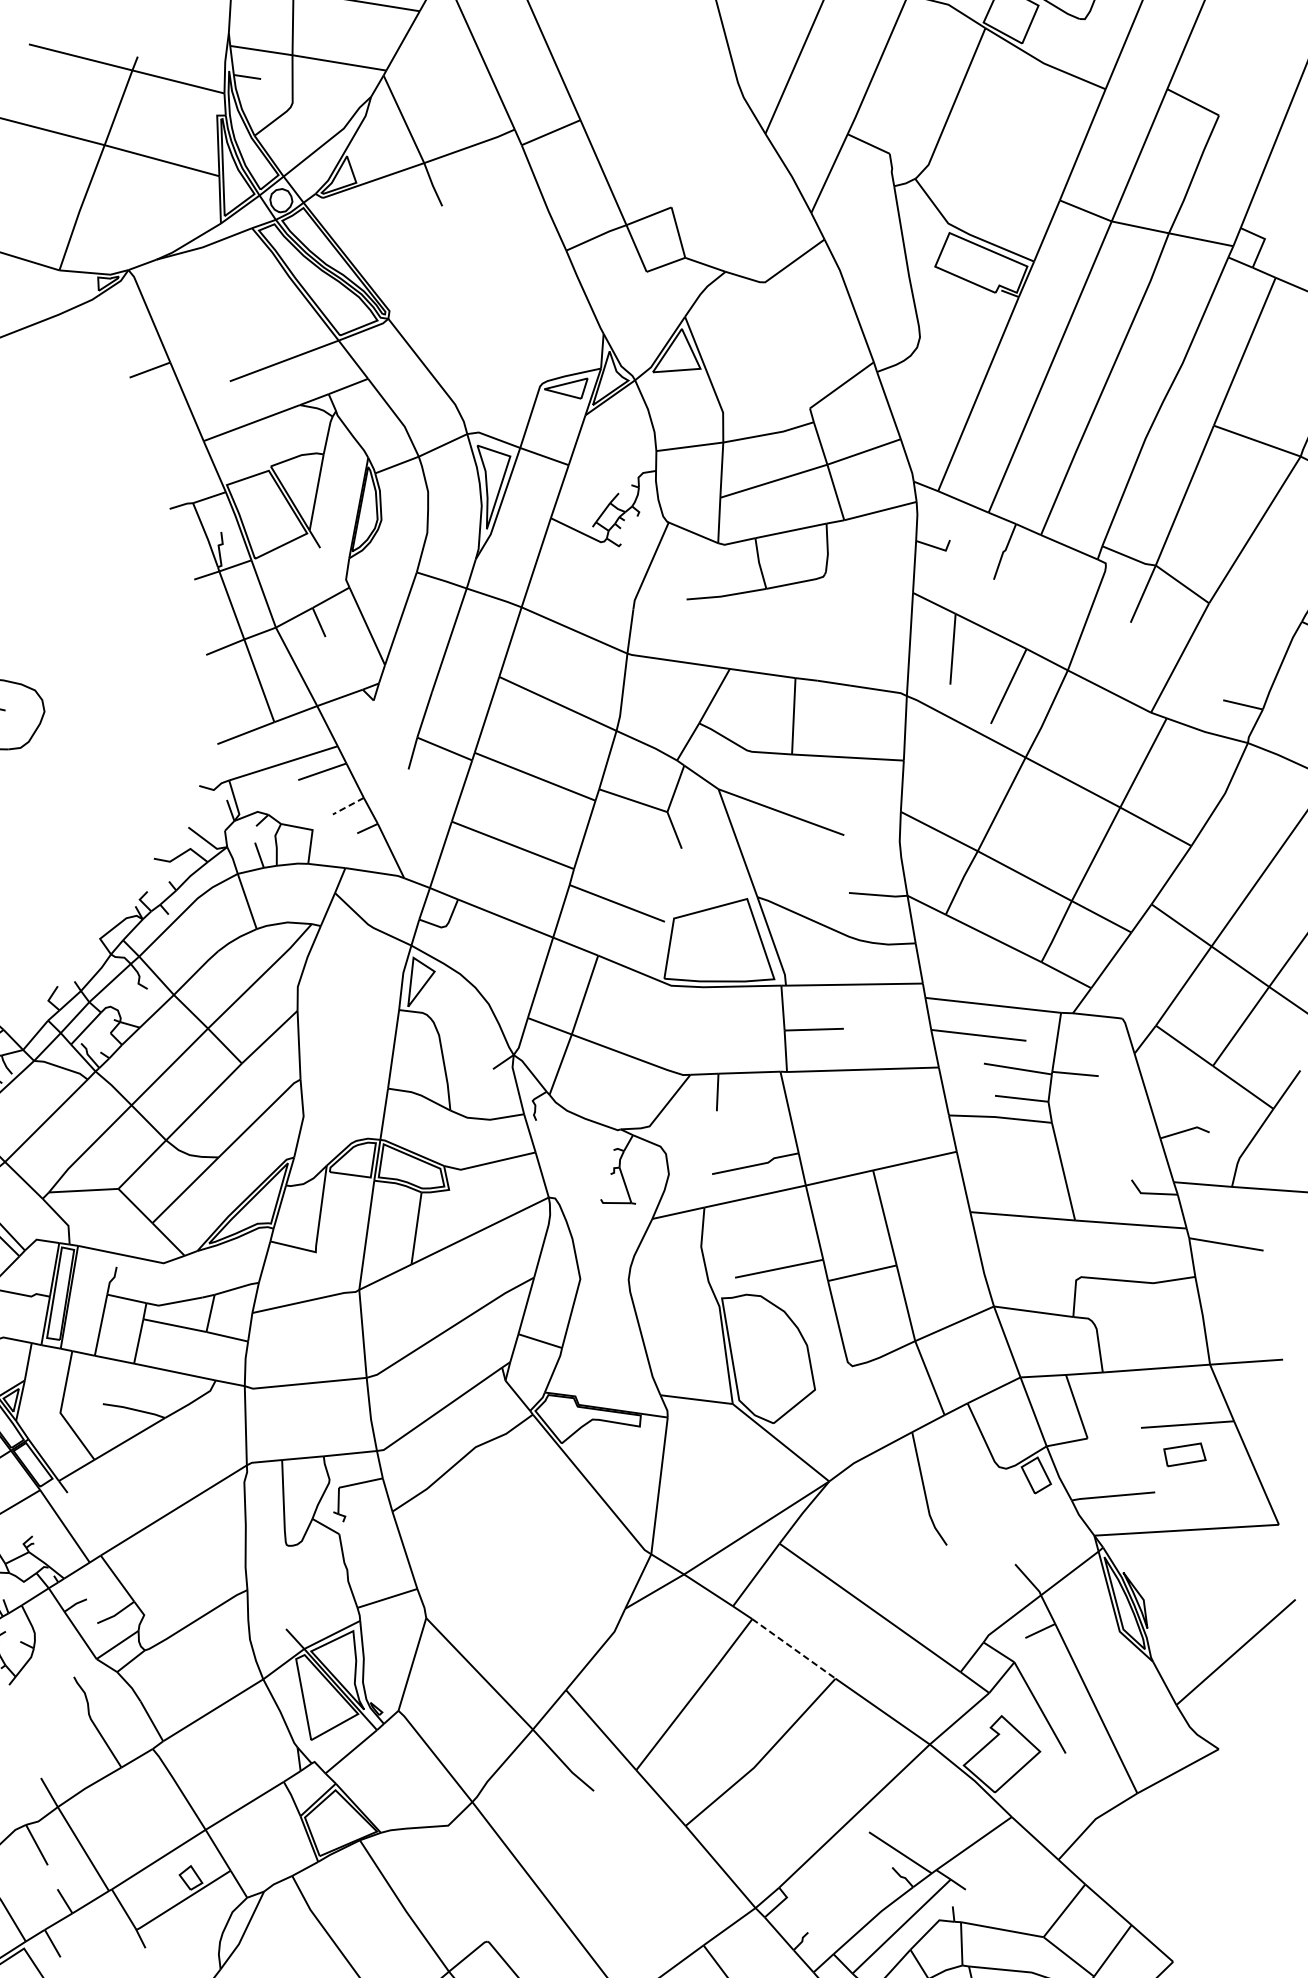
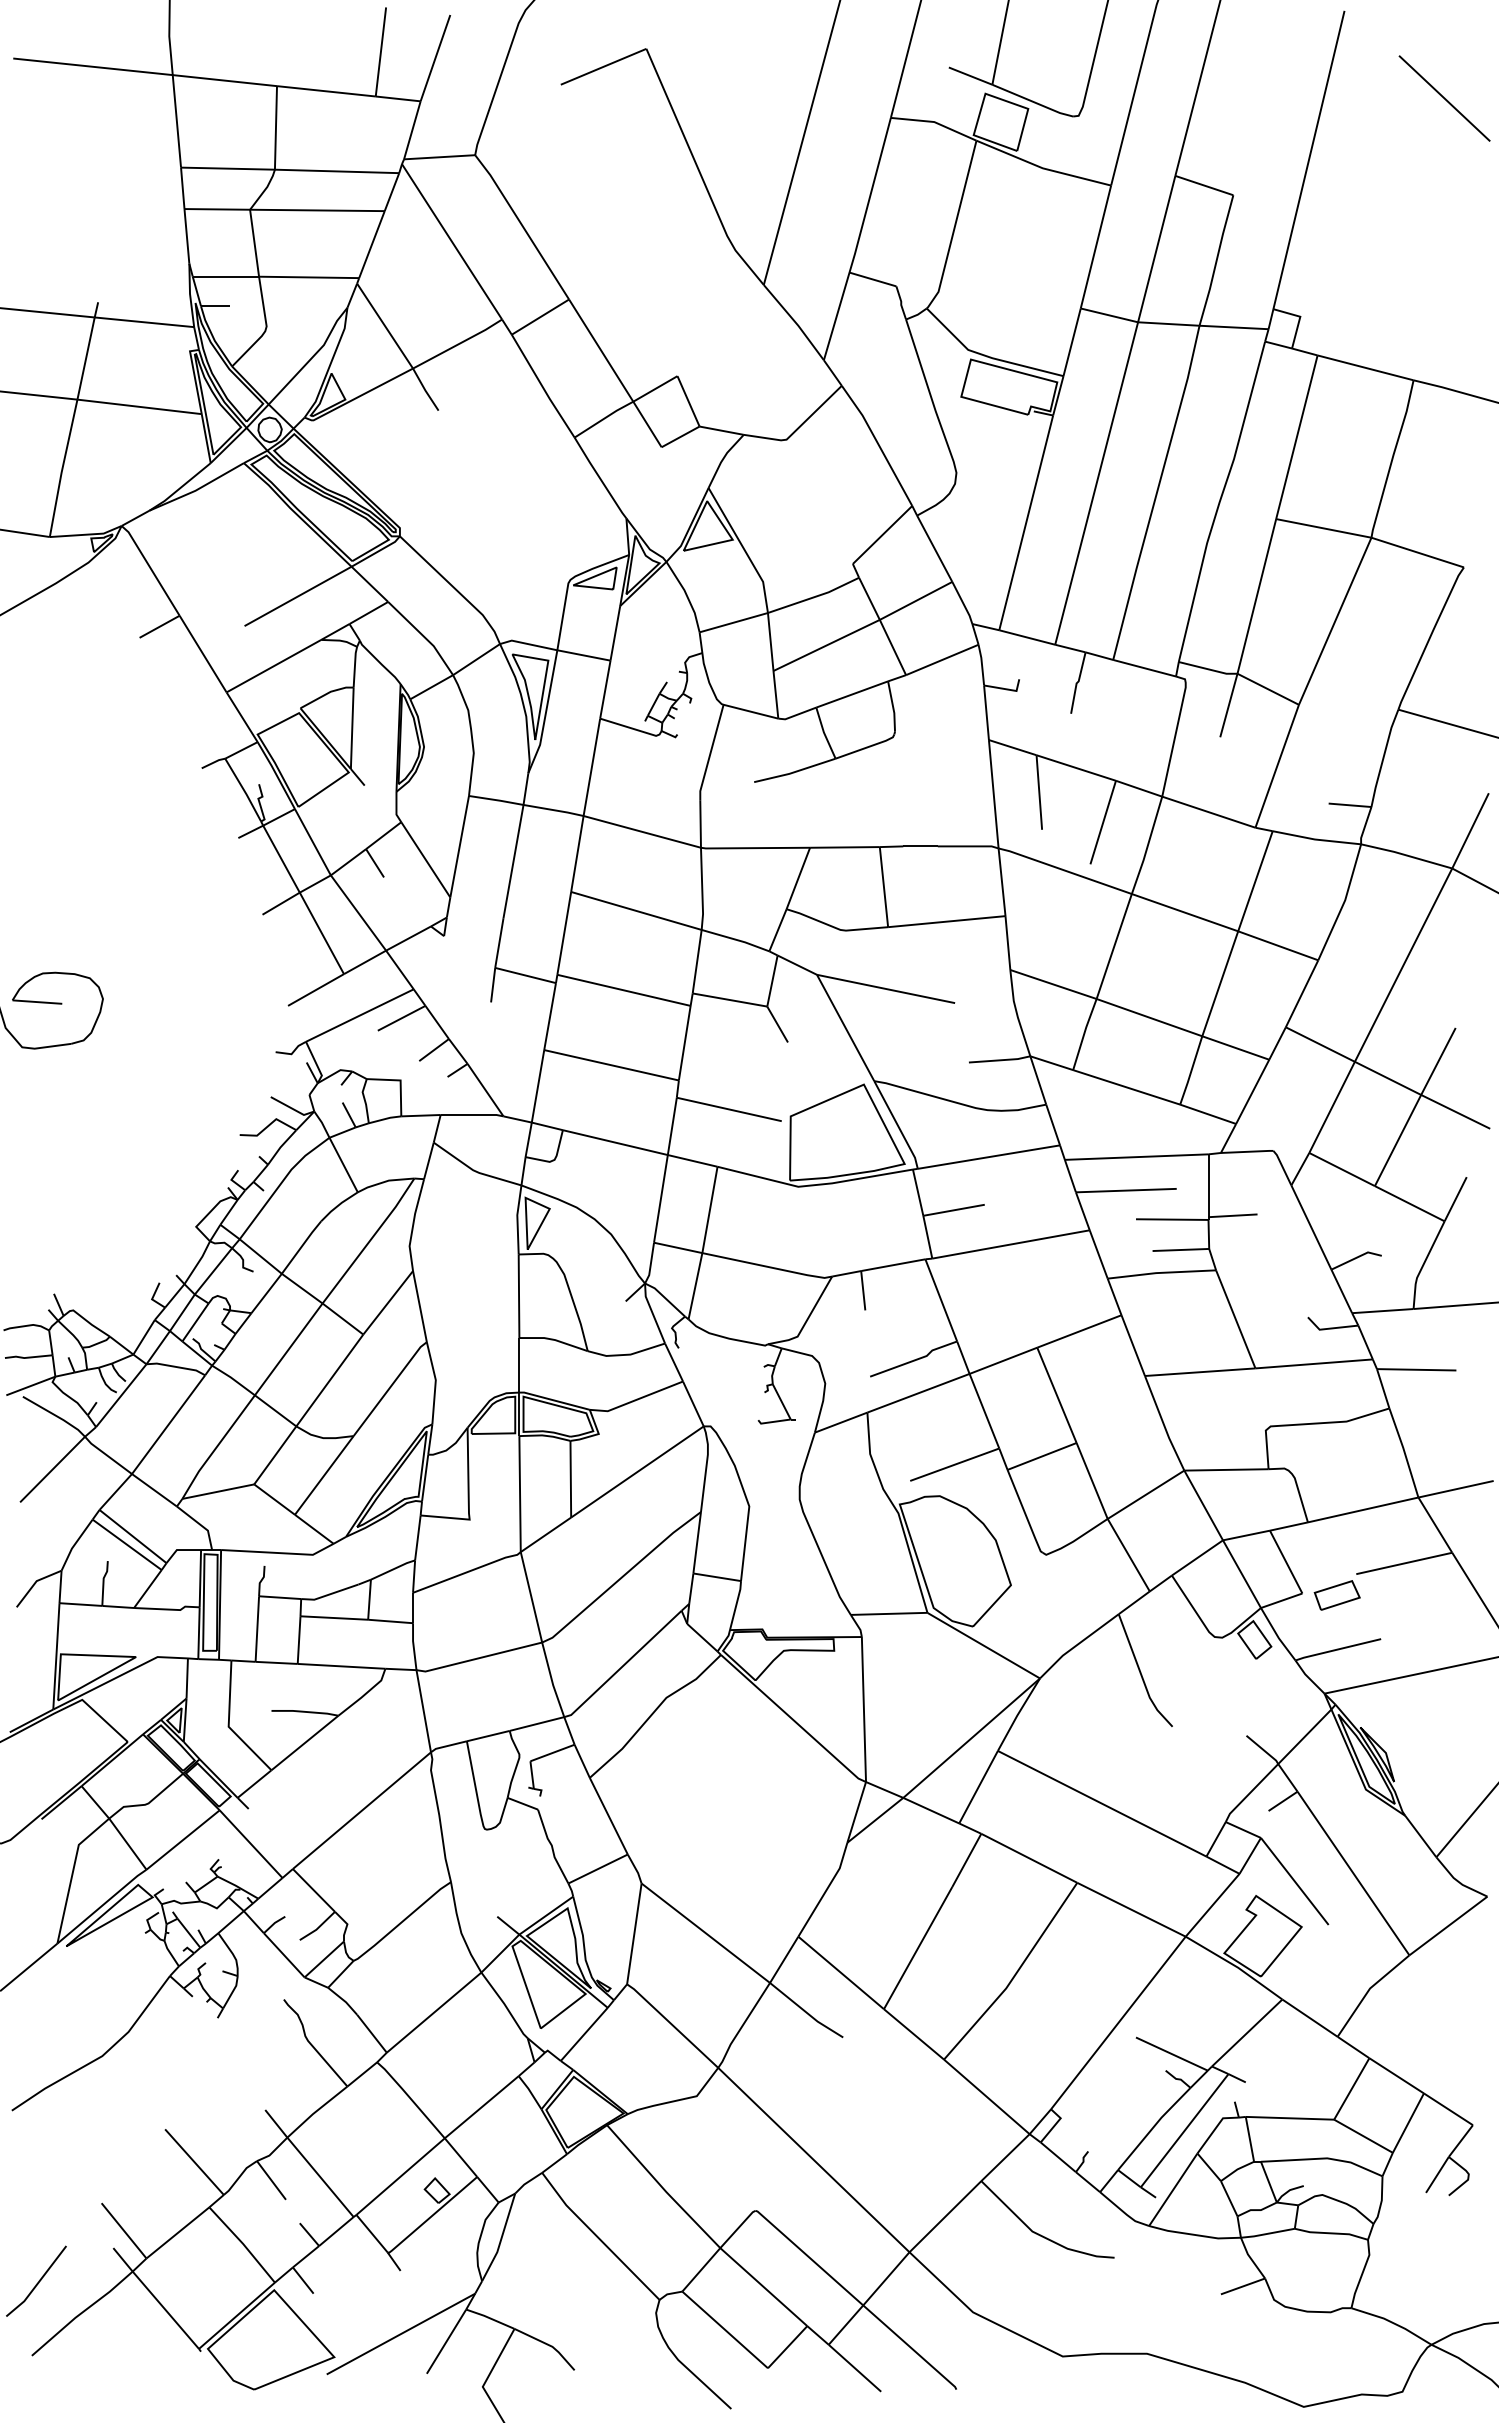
line: (348, 806) -> (434, 1050), dashed -> solid
part: (1184, 1454) -> (1336, 1595), moved
line: (794, 1649) -> (1029, 1858), dashed -> solid

